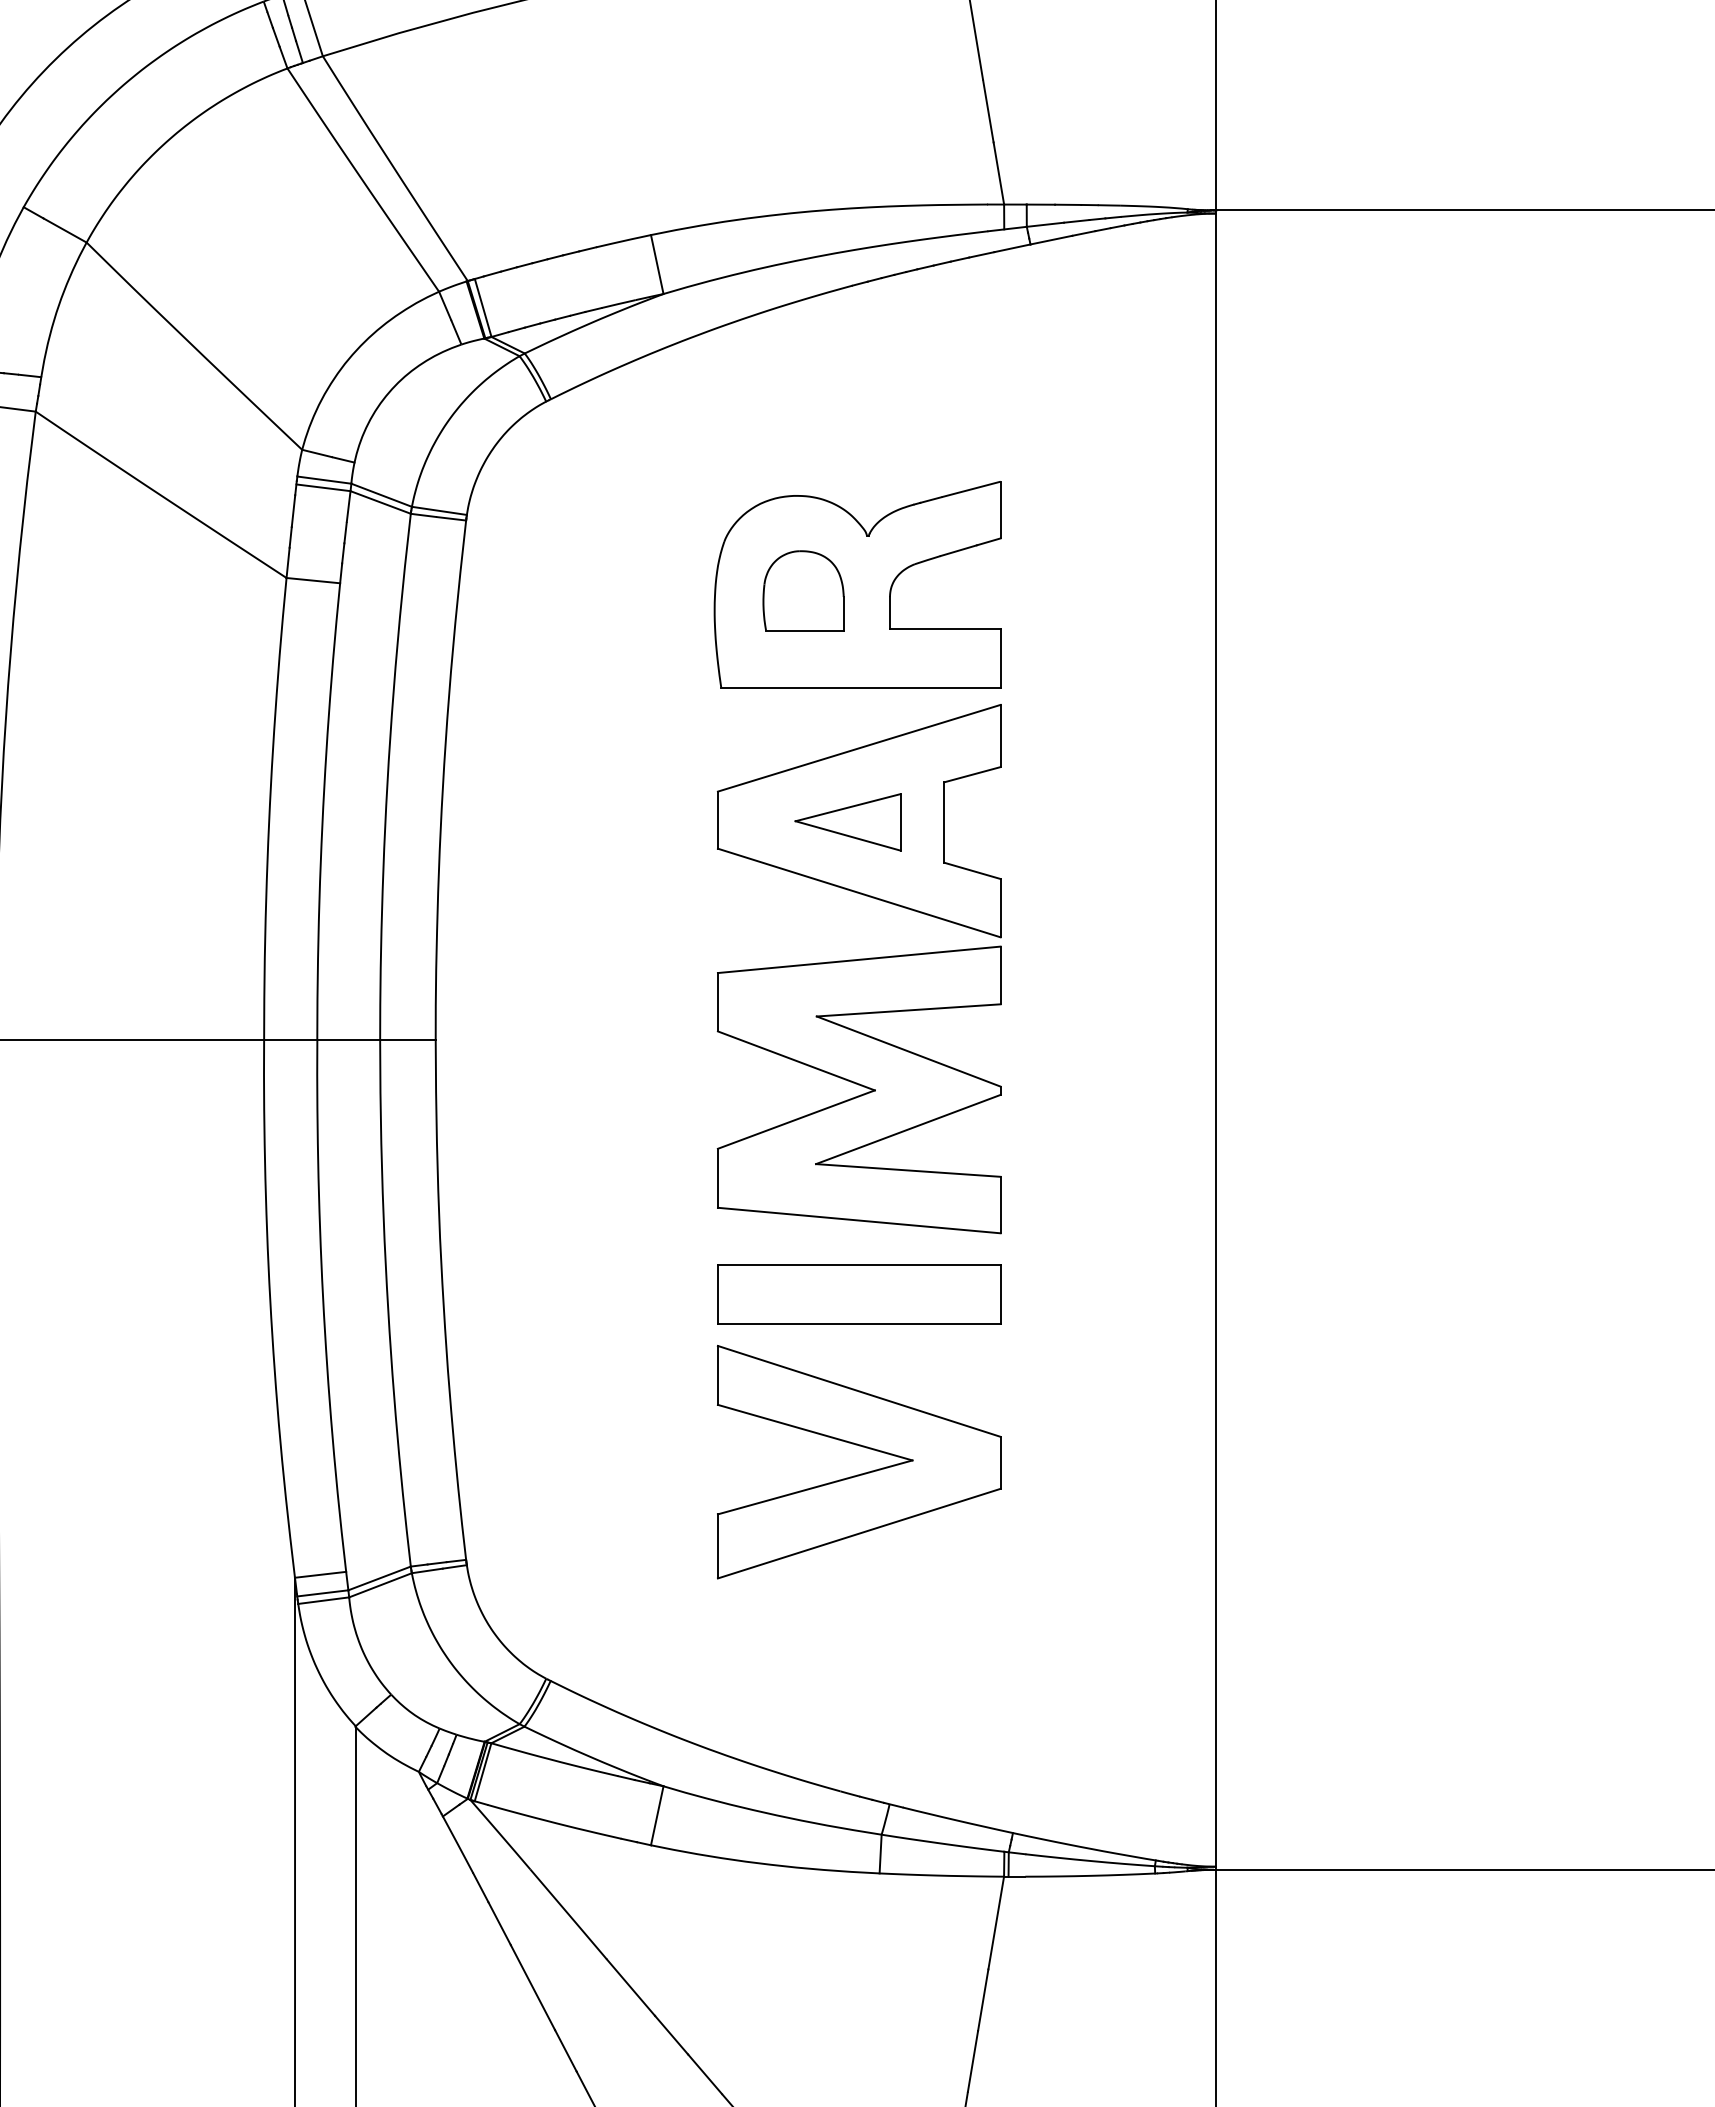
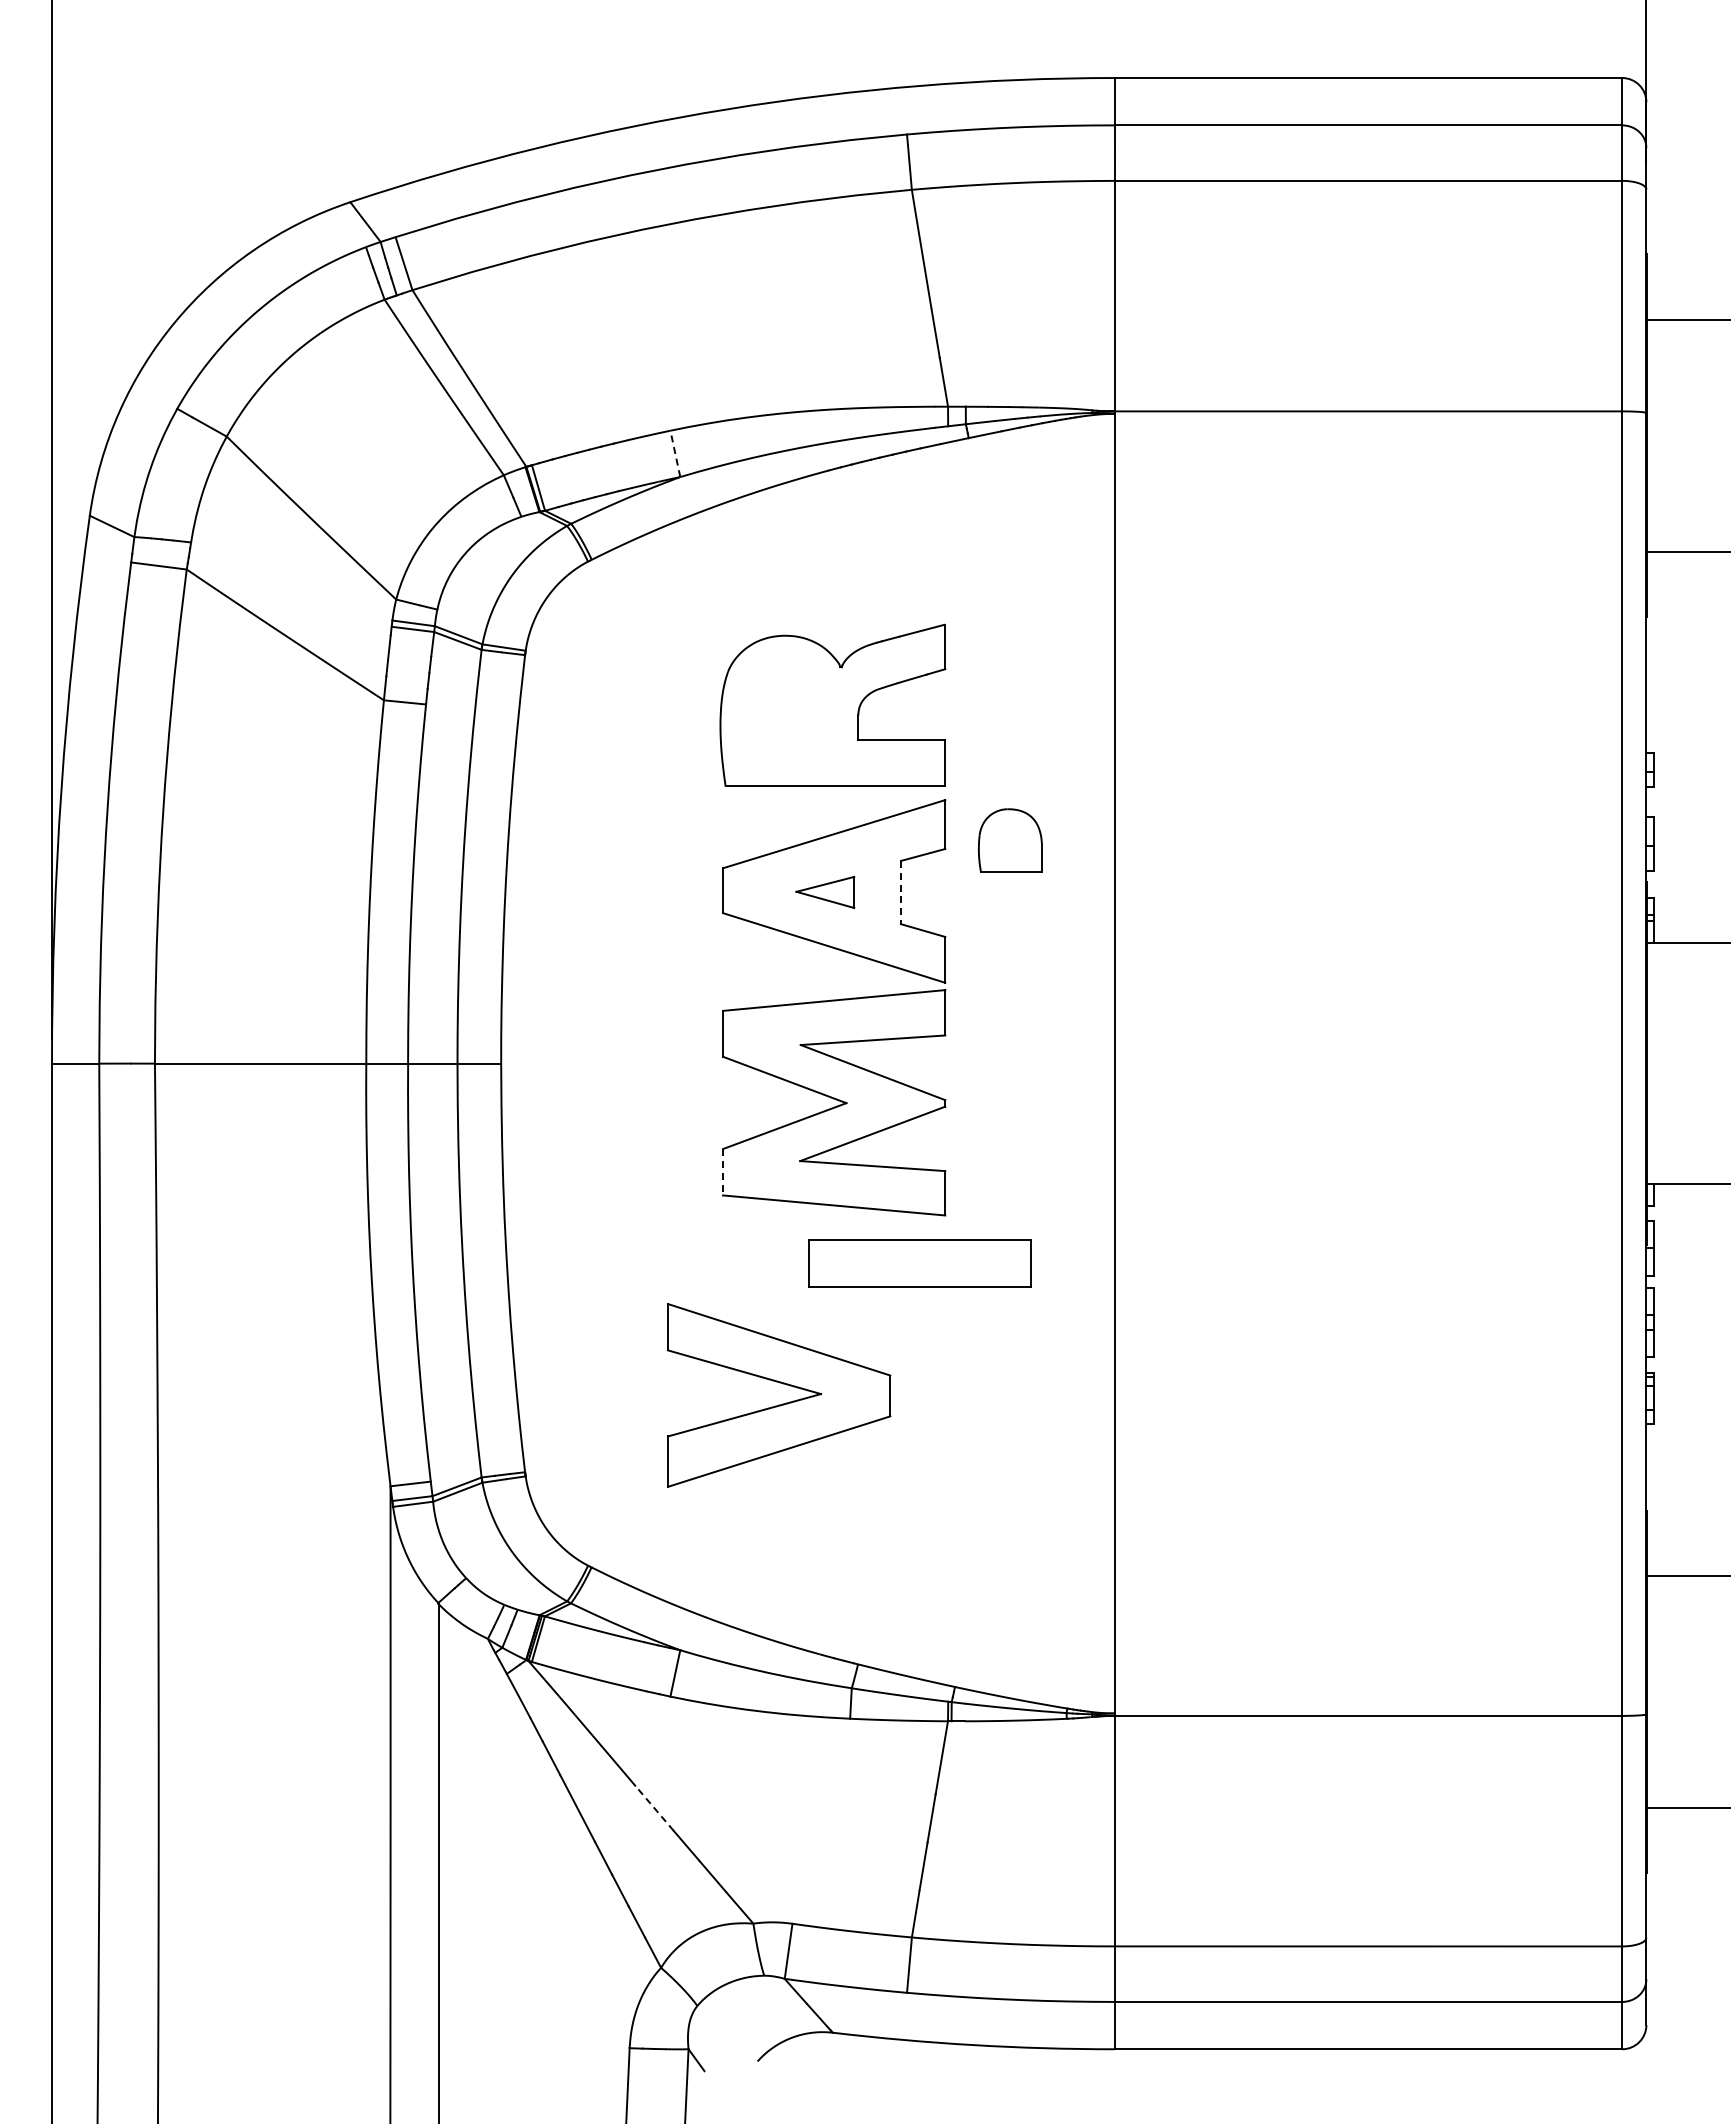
line: (657, 264) -> (675, 453), solid -> dashed
part: (803, 590) -> (1010, 840), moved
part: (848, 822) -> (825, 892), size x0.7
line: (943, 822) -> (900, 892), solid -> dashed
line: (718, 1178) -> (723, 1172), solid -> dashed
part: (858, 1294) -> (919, 1263), moved
part: (863, 1472) -> (782, 1403), moved
line: (630, 1987) -> (654, 1808), solid -> dashed

